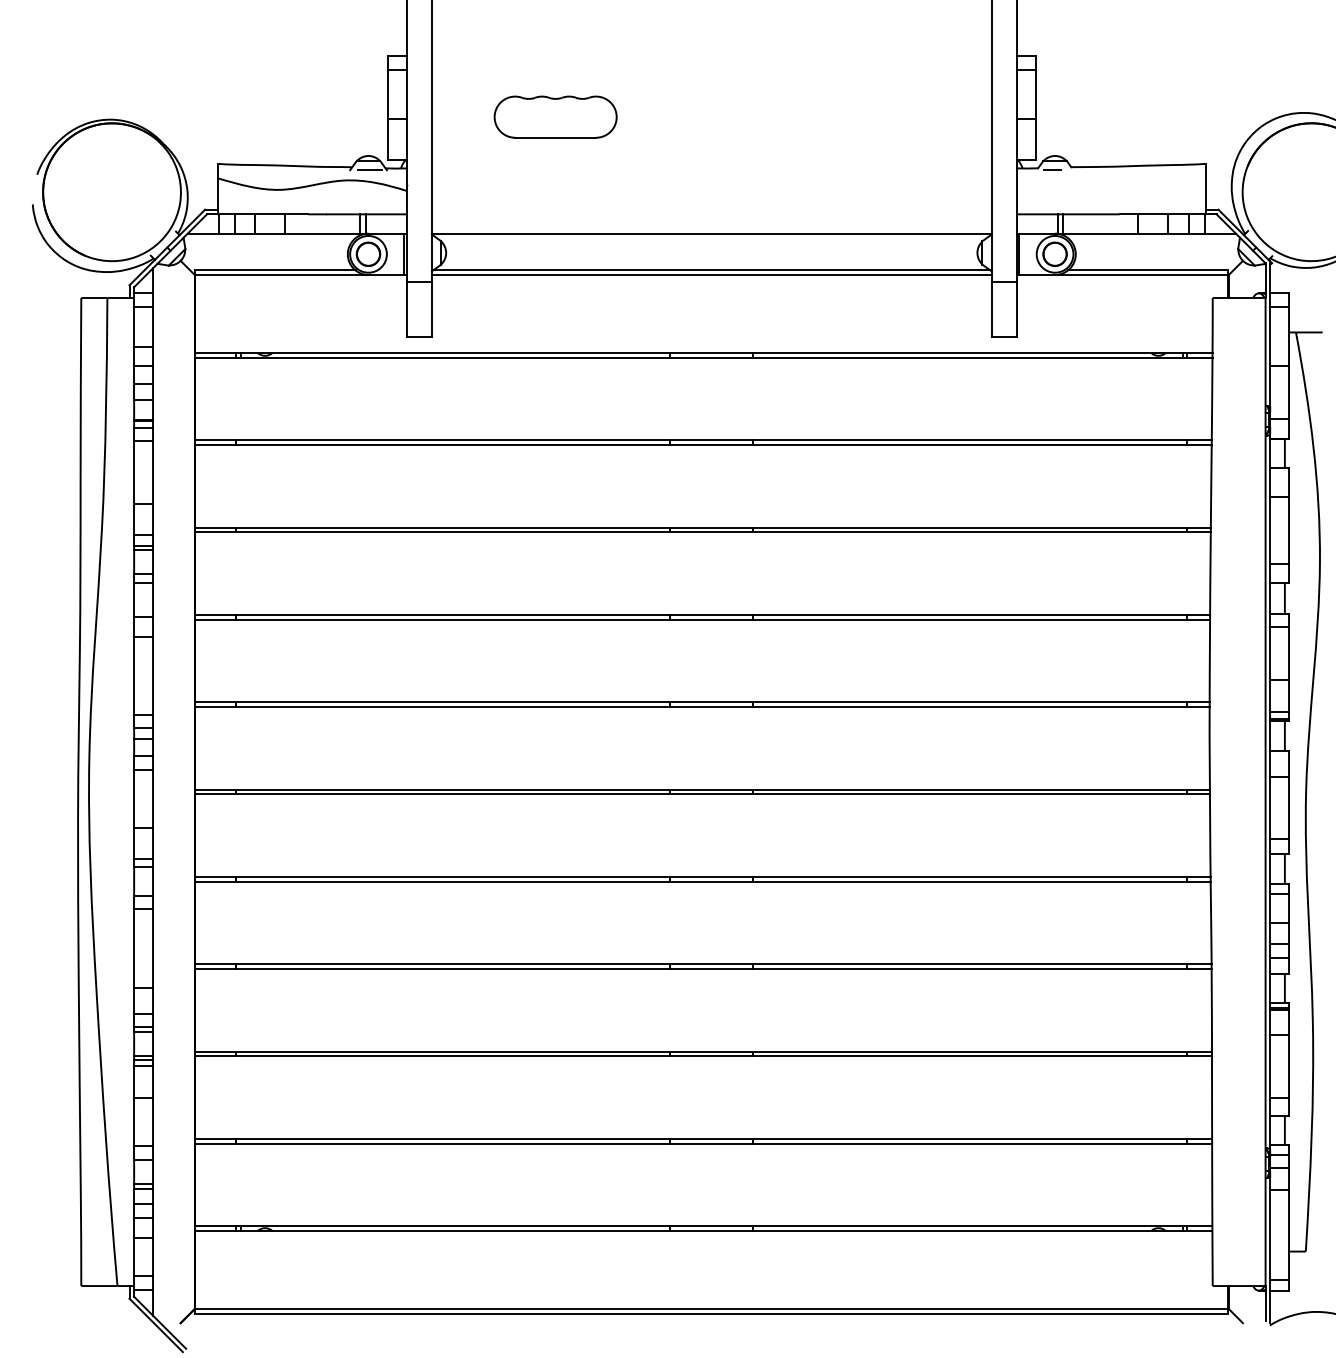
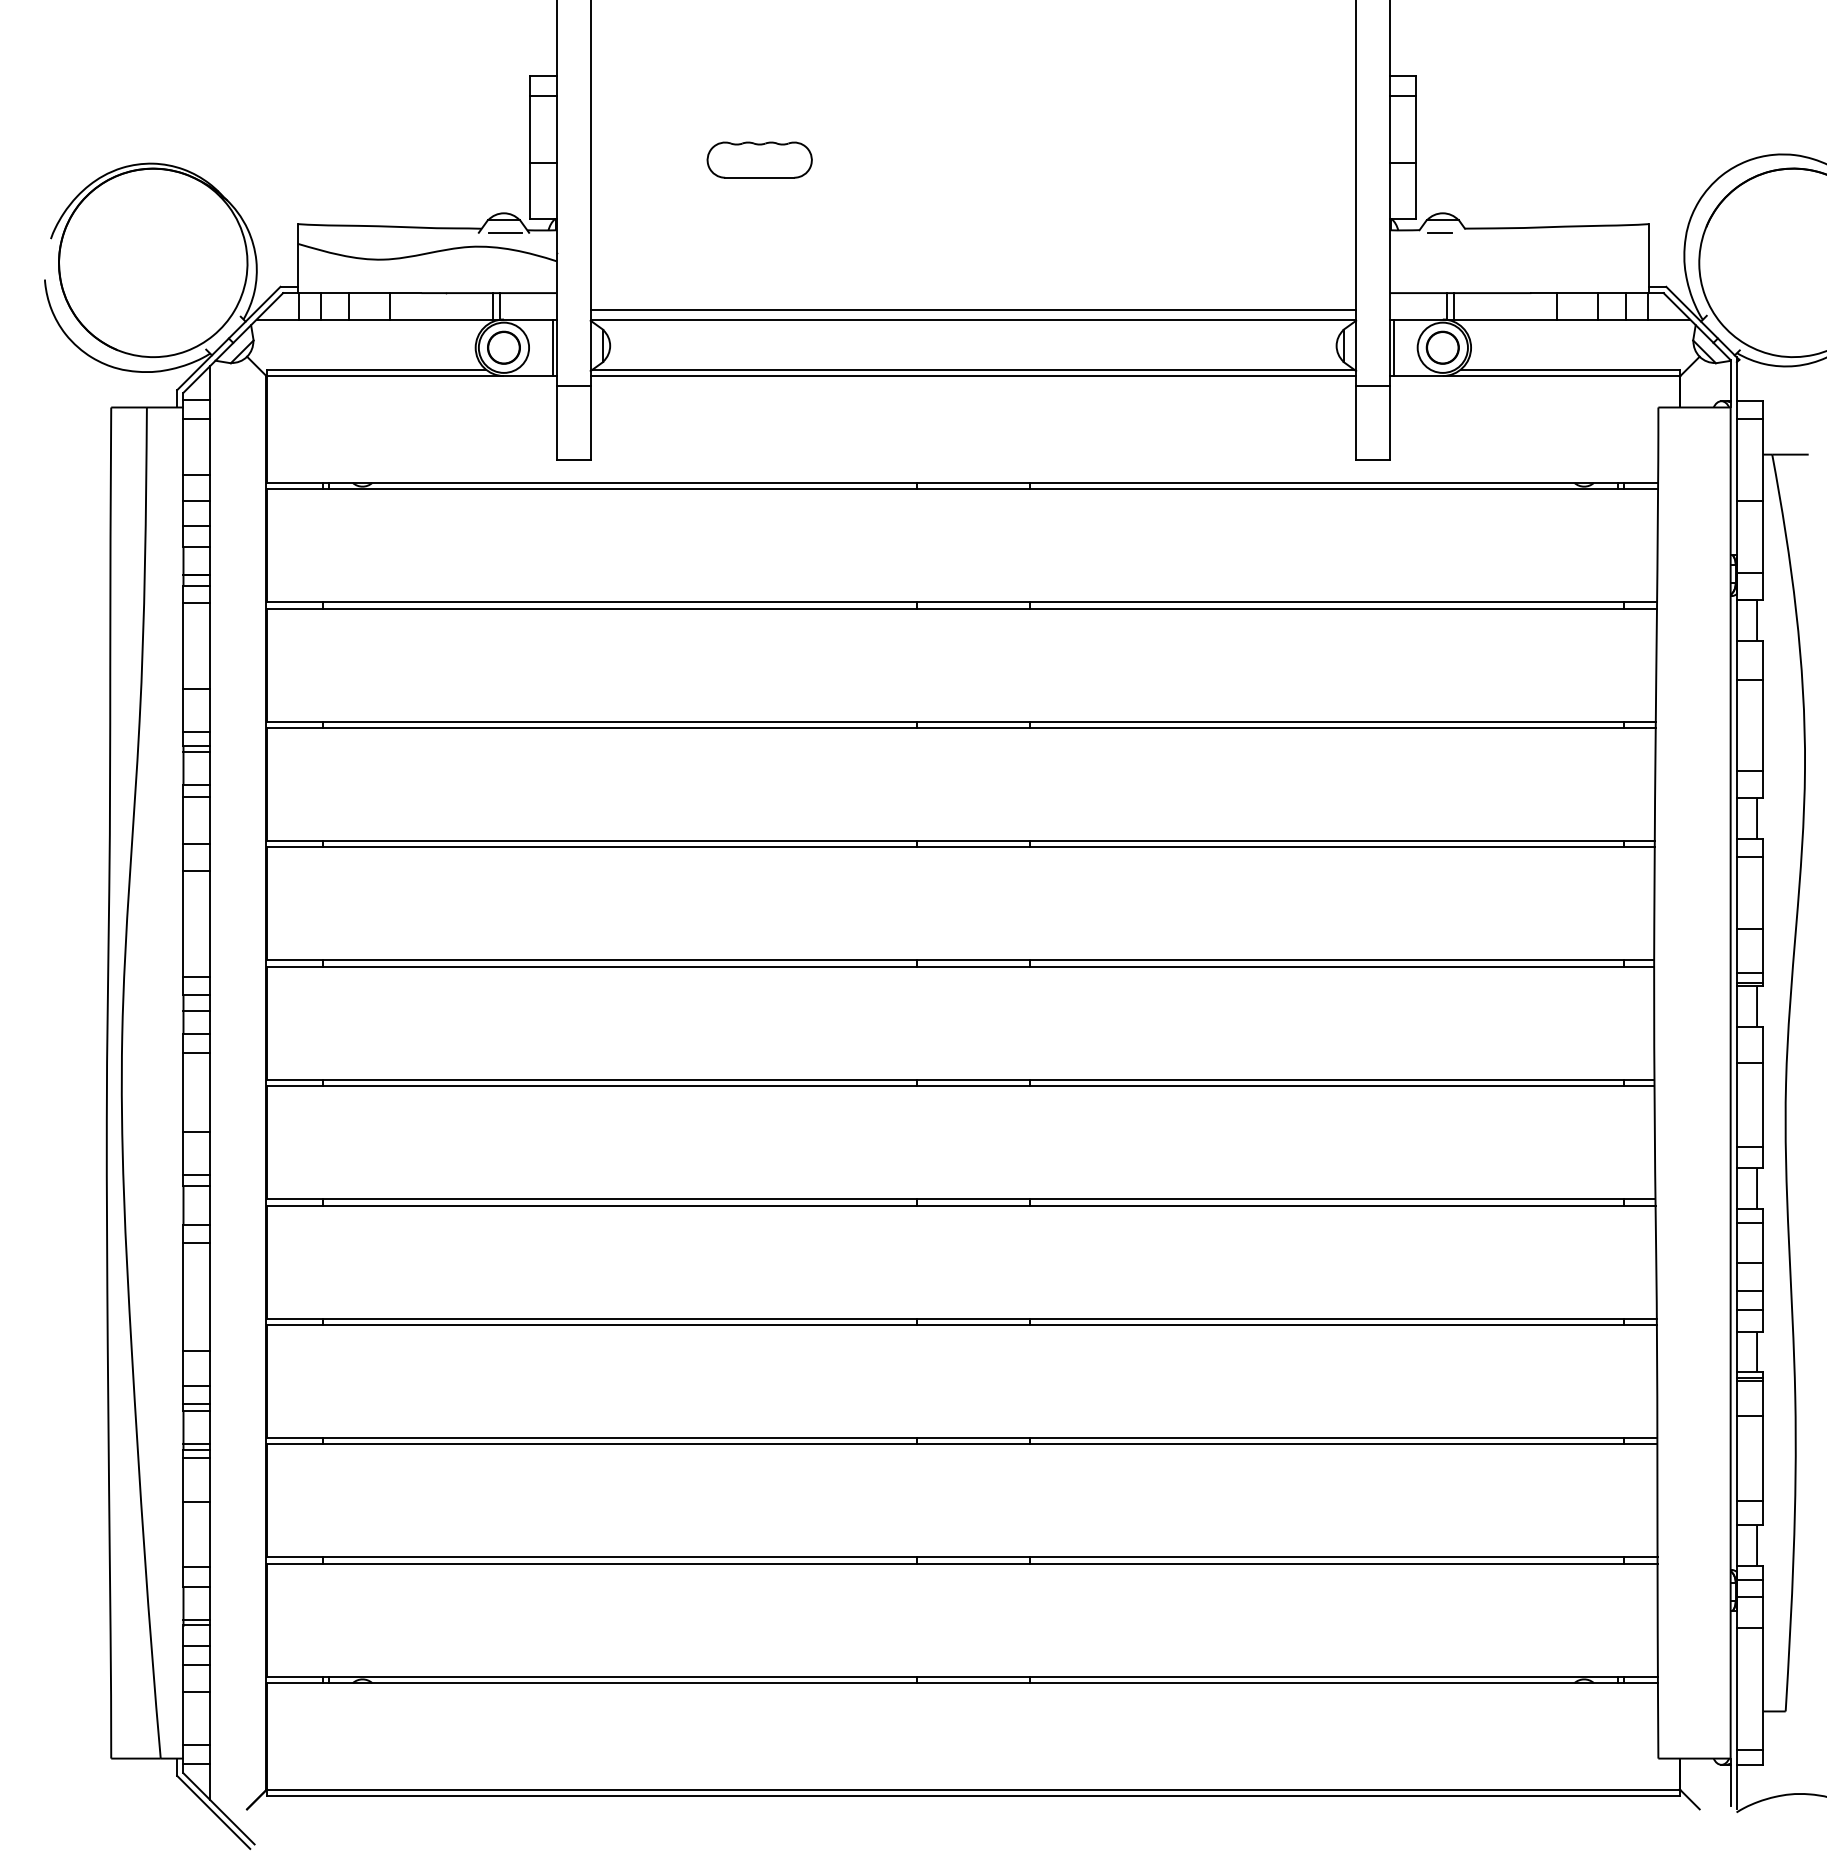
part: (555, 116) -> (759, 159), size x0.62
line: (711, 227) -> (973, 310), added

